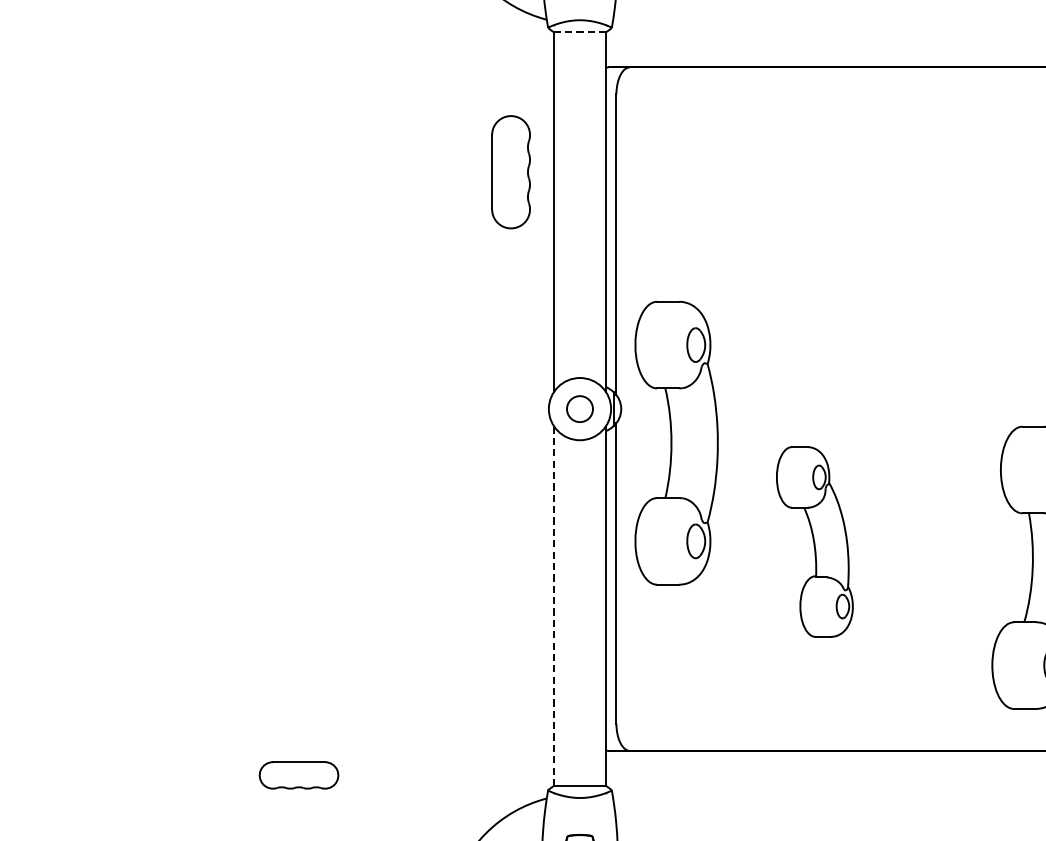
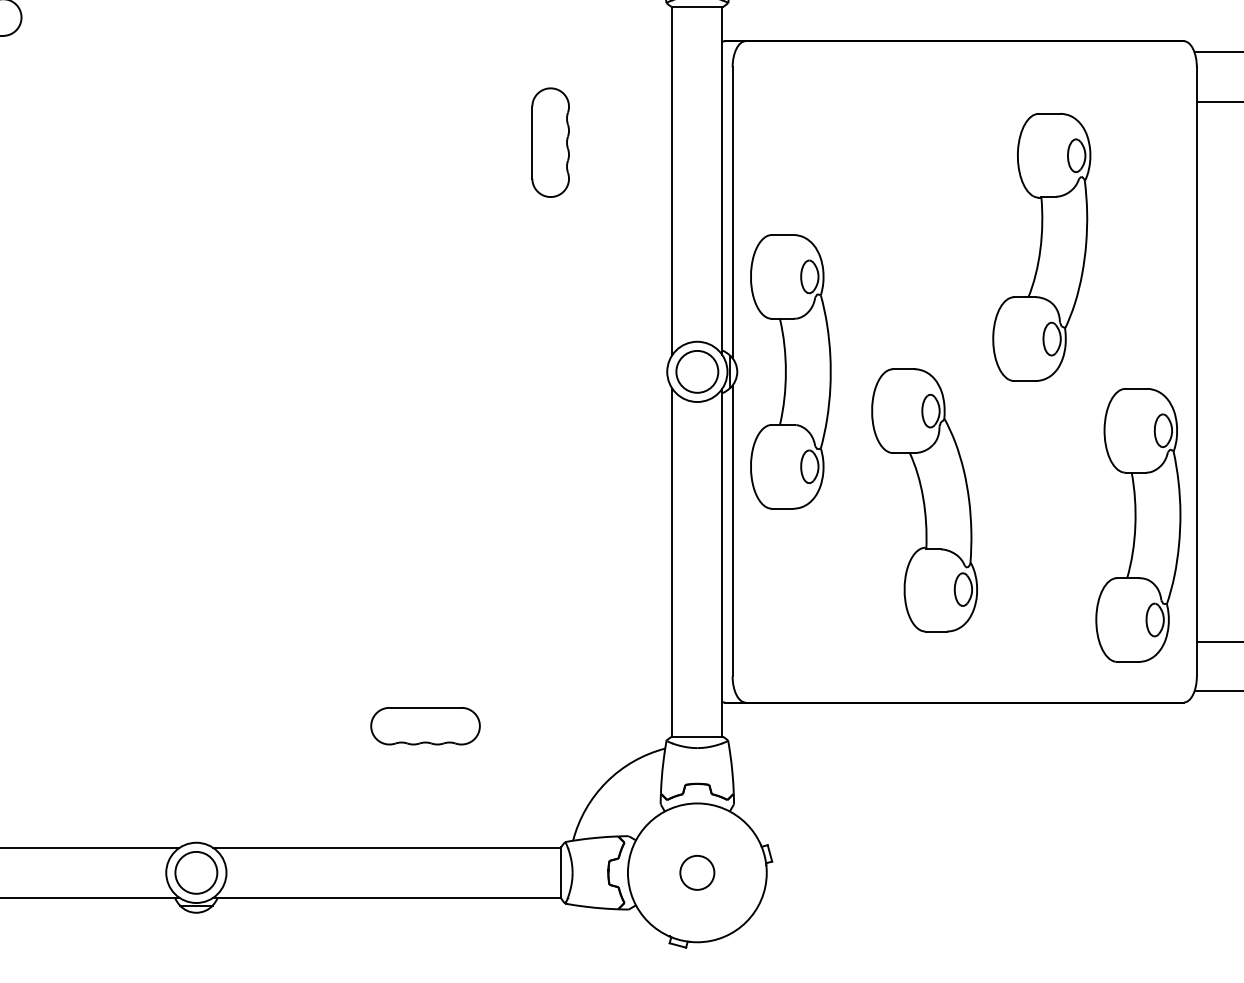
line: (580, 32) -> (697, 7), dashed -> solid
part: (510, 172) -> (550, 142), moved
part: (935, 280) -> (1041, 247), added
circle: (580, 408) -> (697, 371), size x1.67
part: (676, 442) -> (790, 371), moved
part: (814, 542) -> (924, 500), size x1.43
line: (554, 606) -> (672, 562), dashed -> solid
part: (298, 775) -> (425, 726), size x1.43

